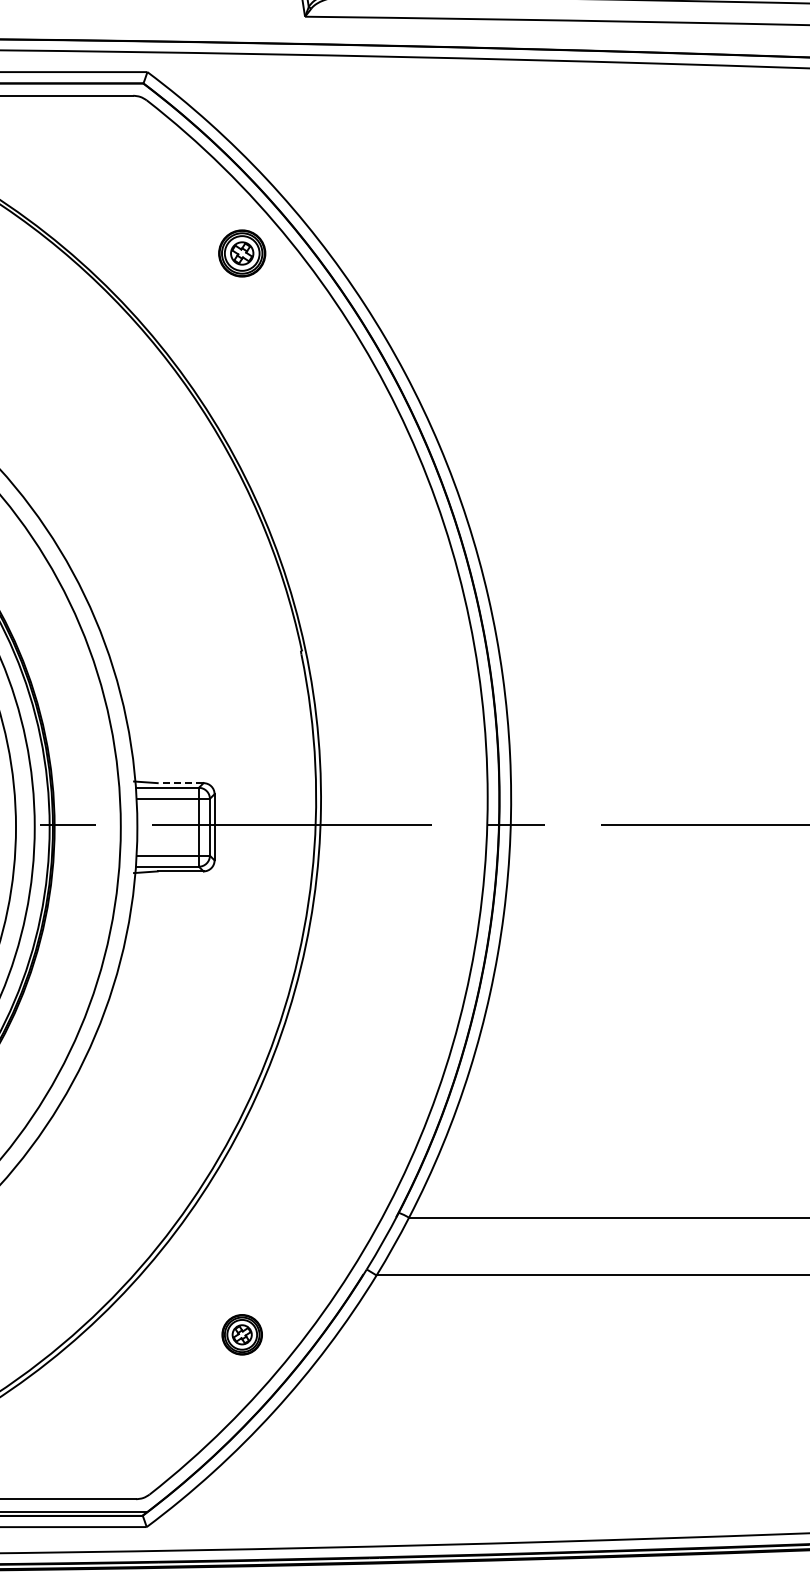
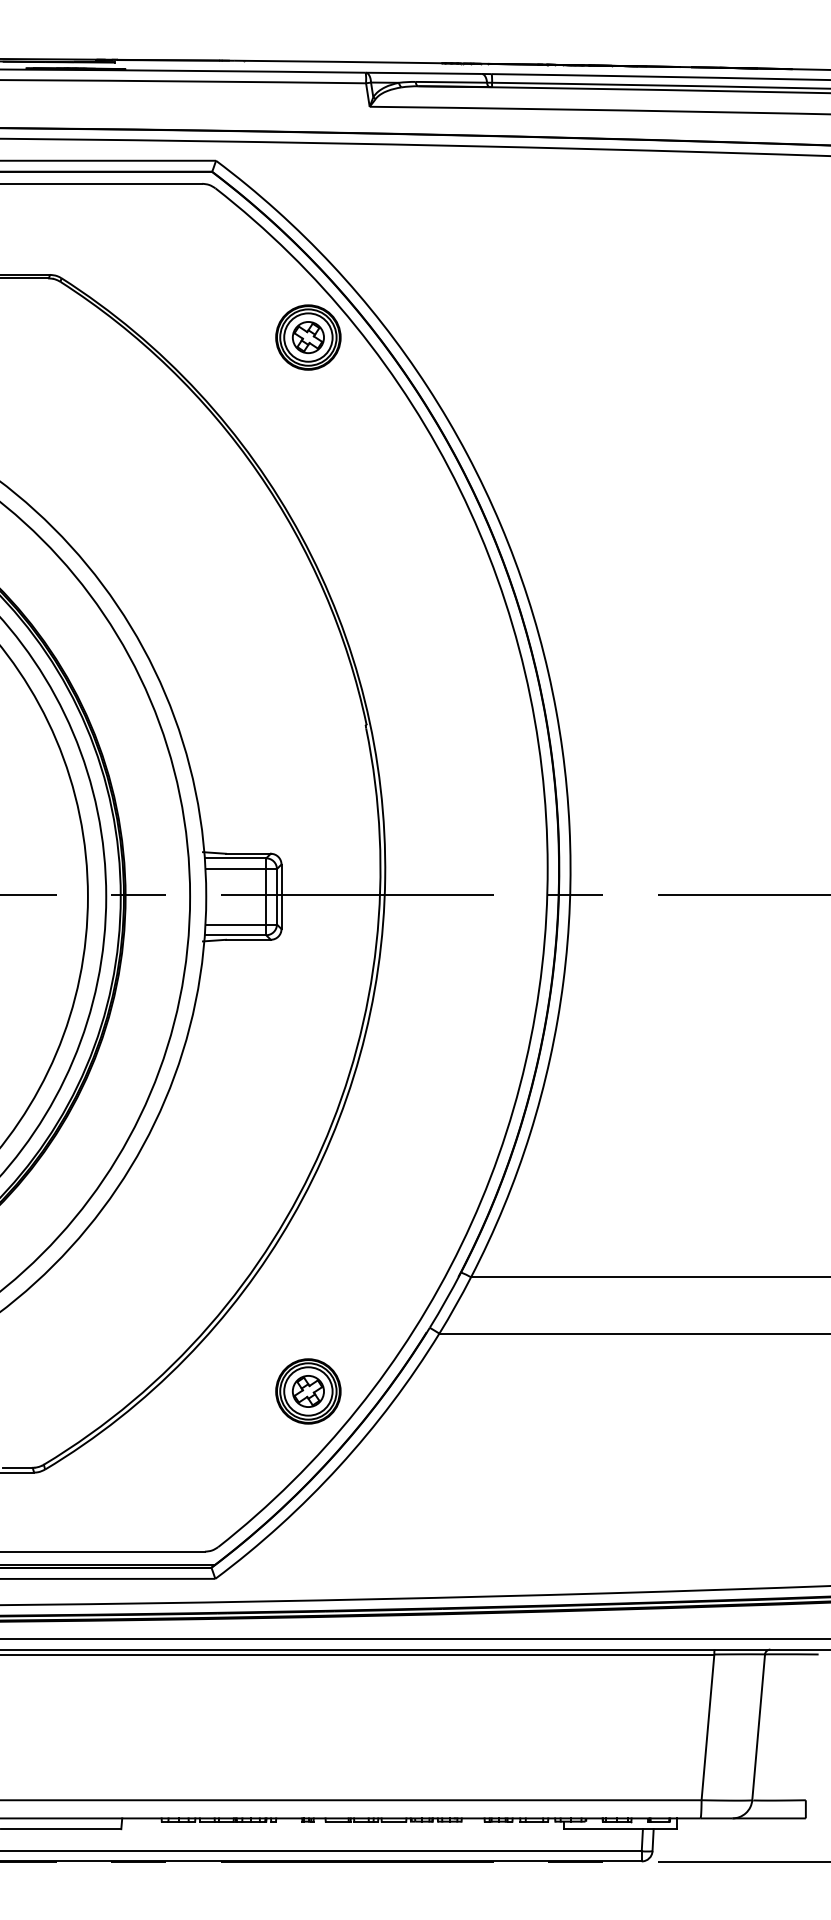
part: (242, 253) -> (308, 337), size x1.43
line: (179, 782) -> (247, 853), dashed -> solid
part: (242, 1334) -> (308, 1391), size x1.67

